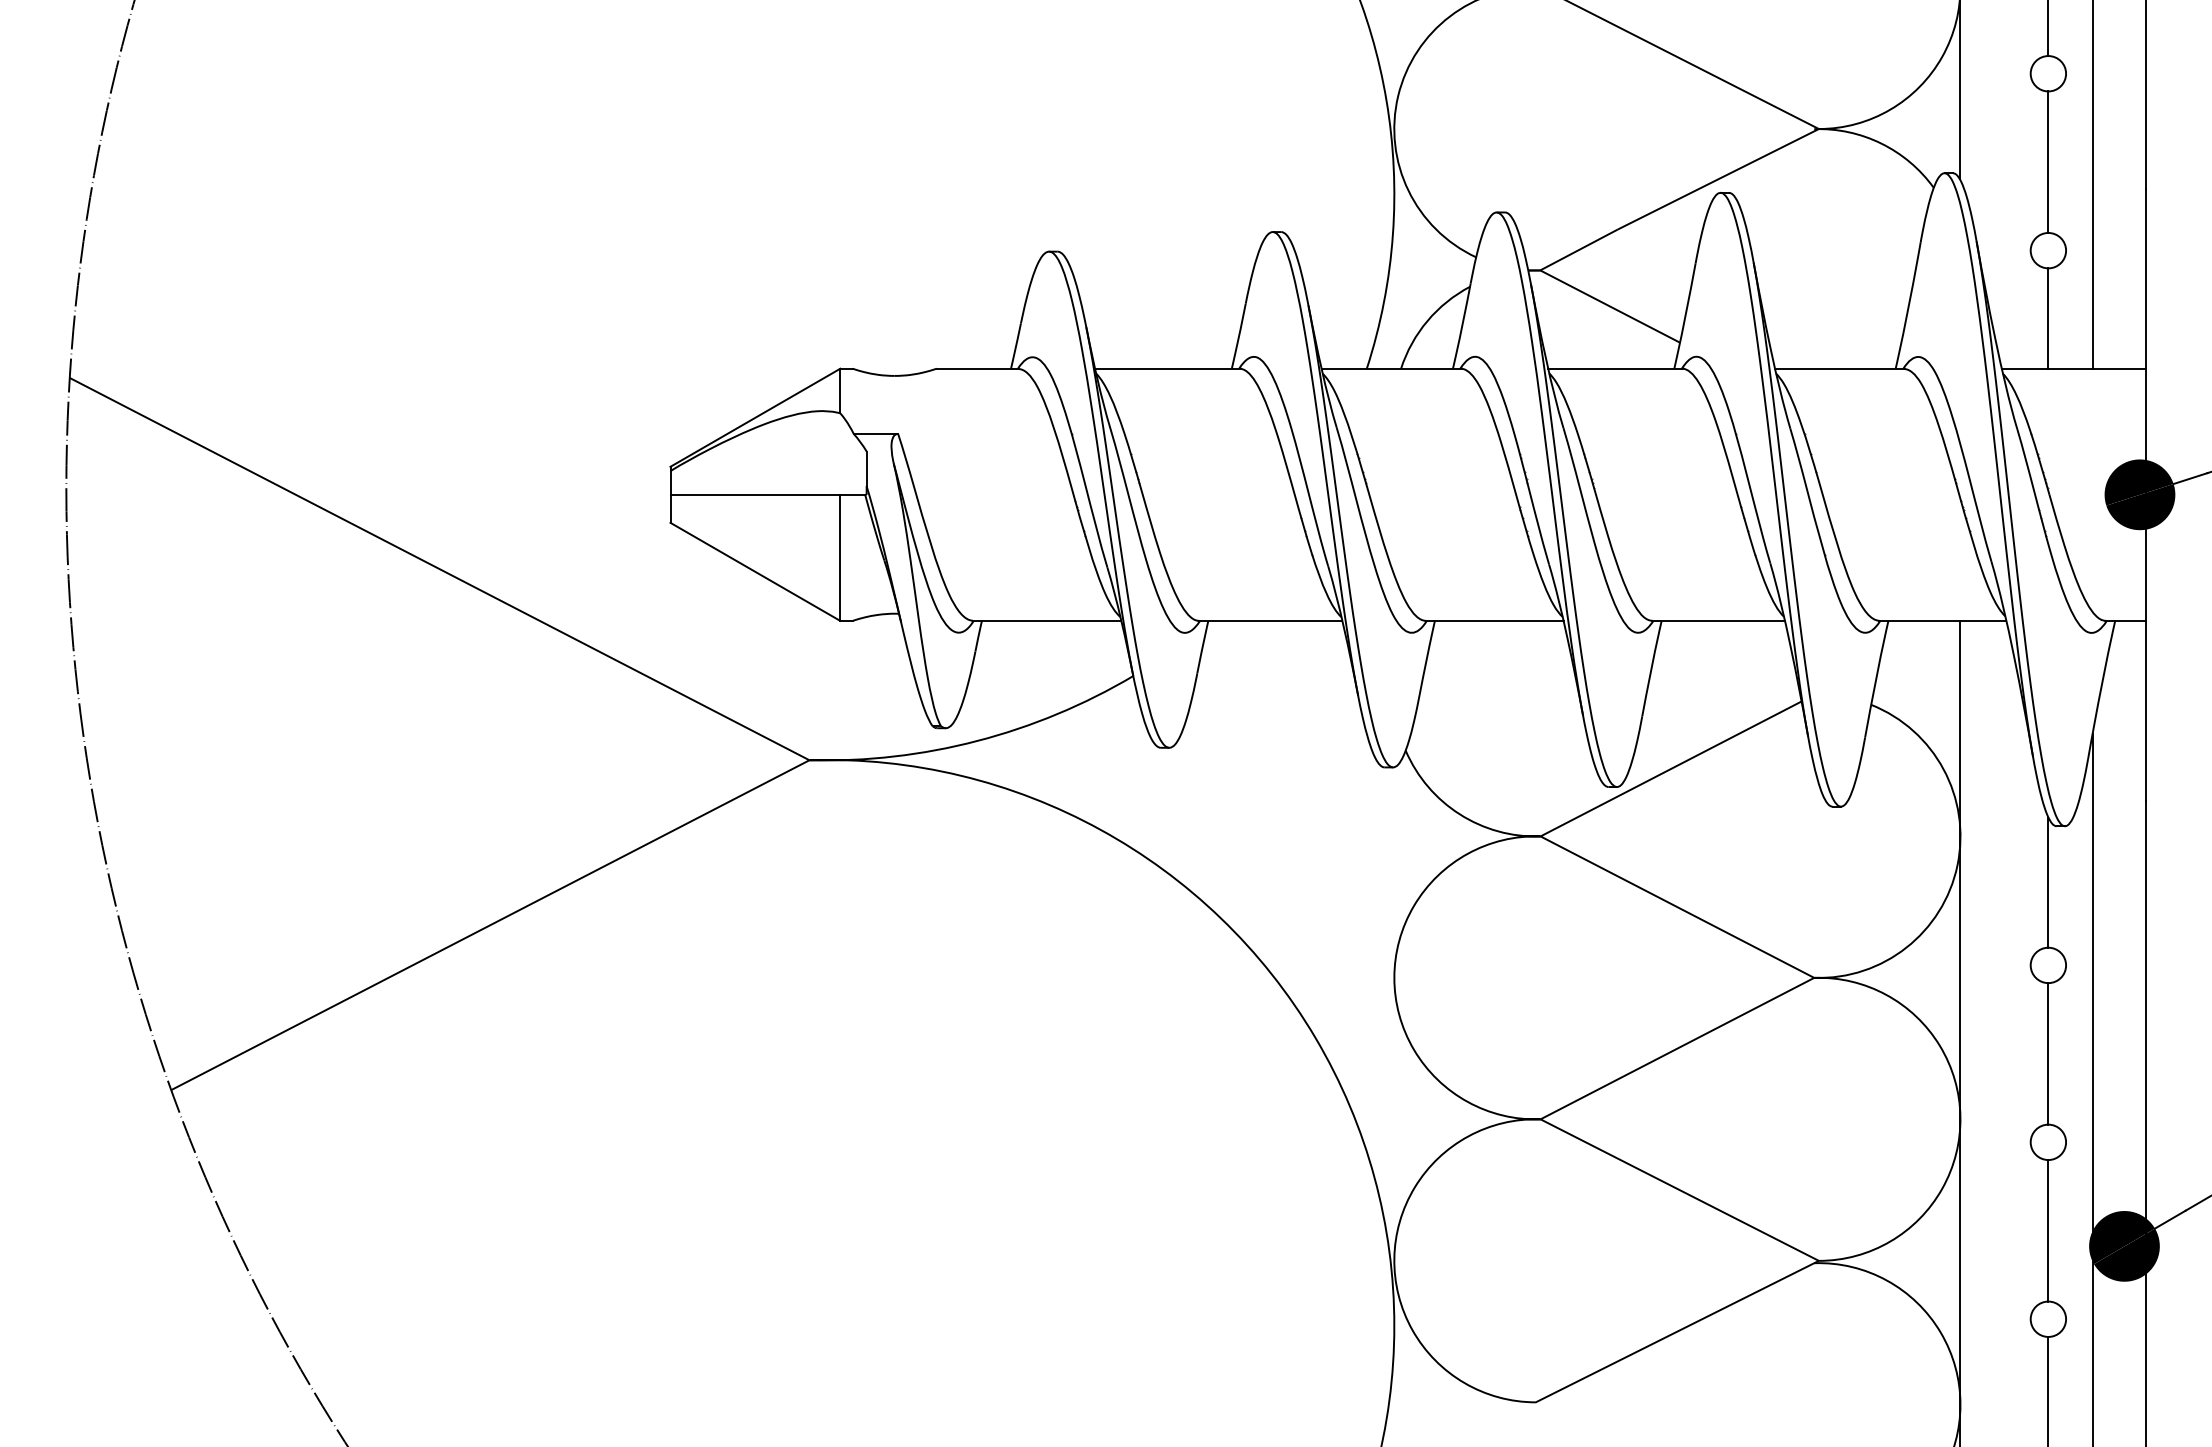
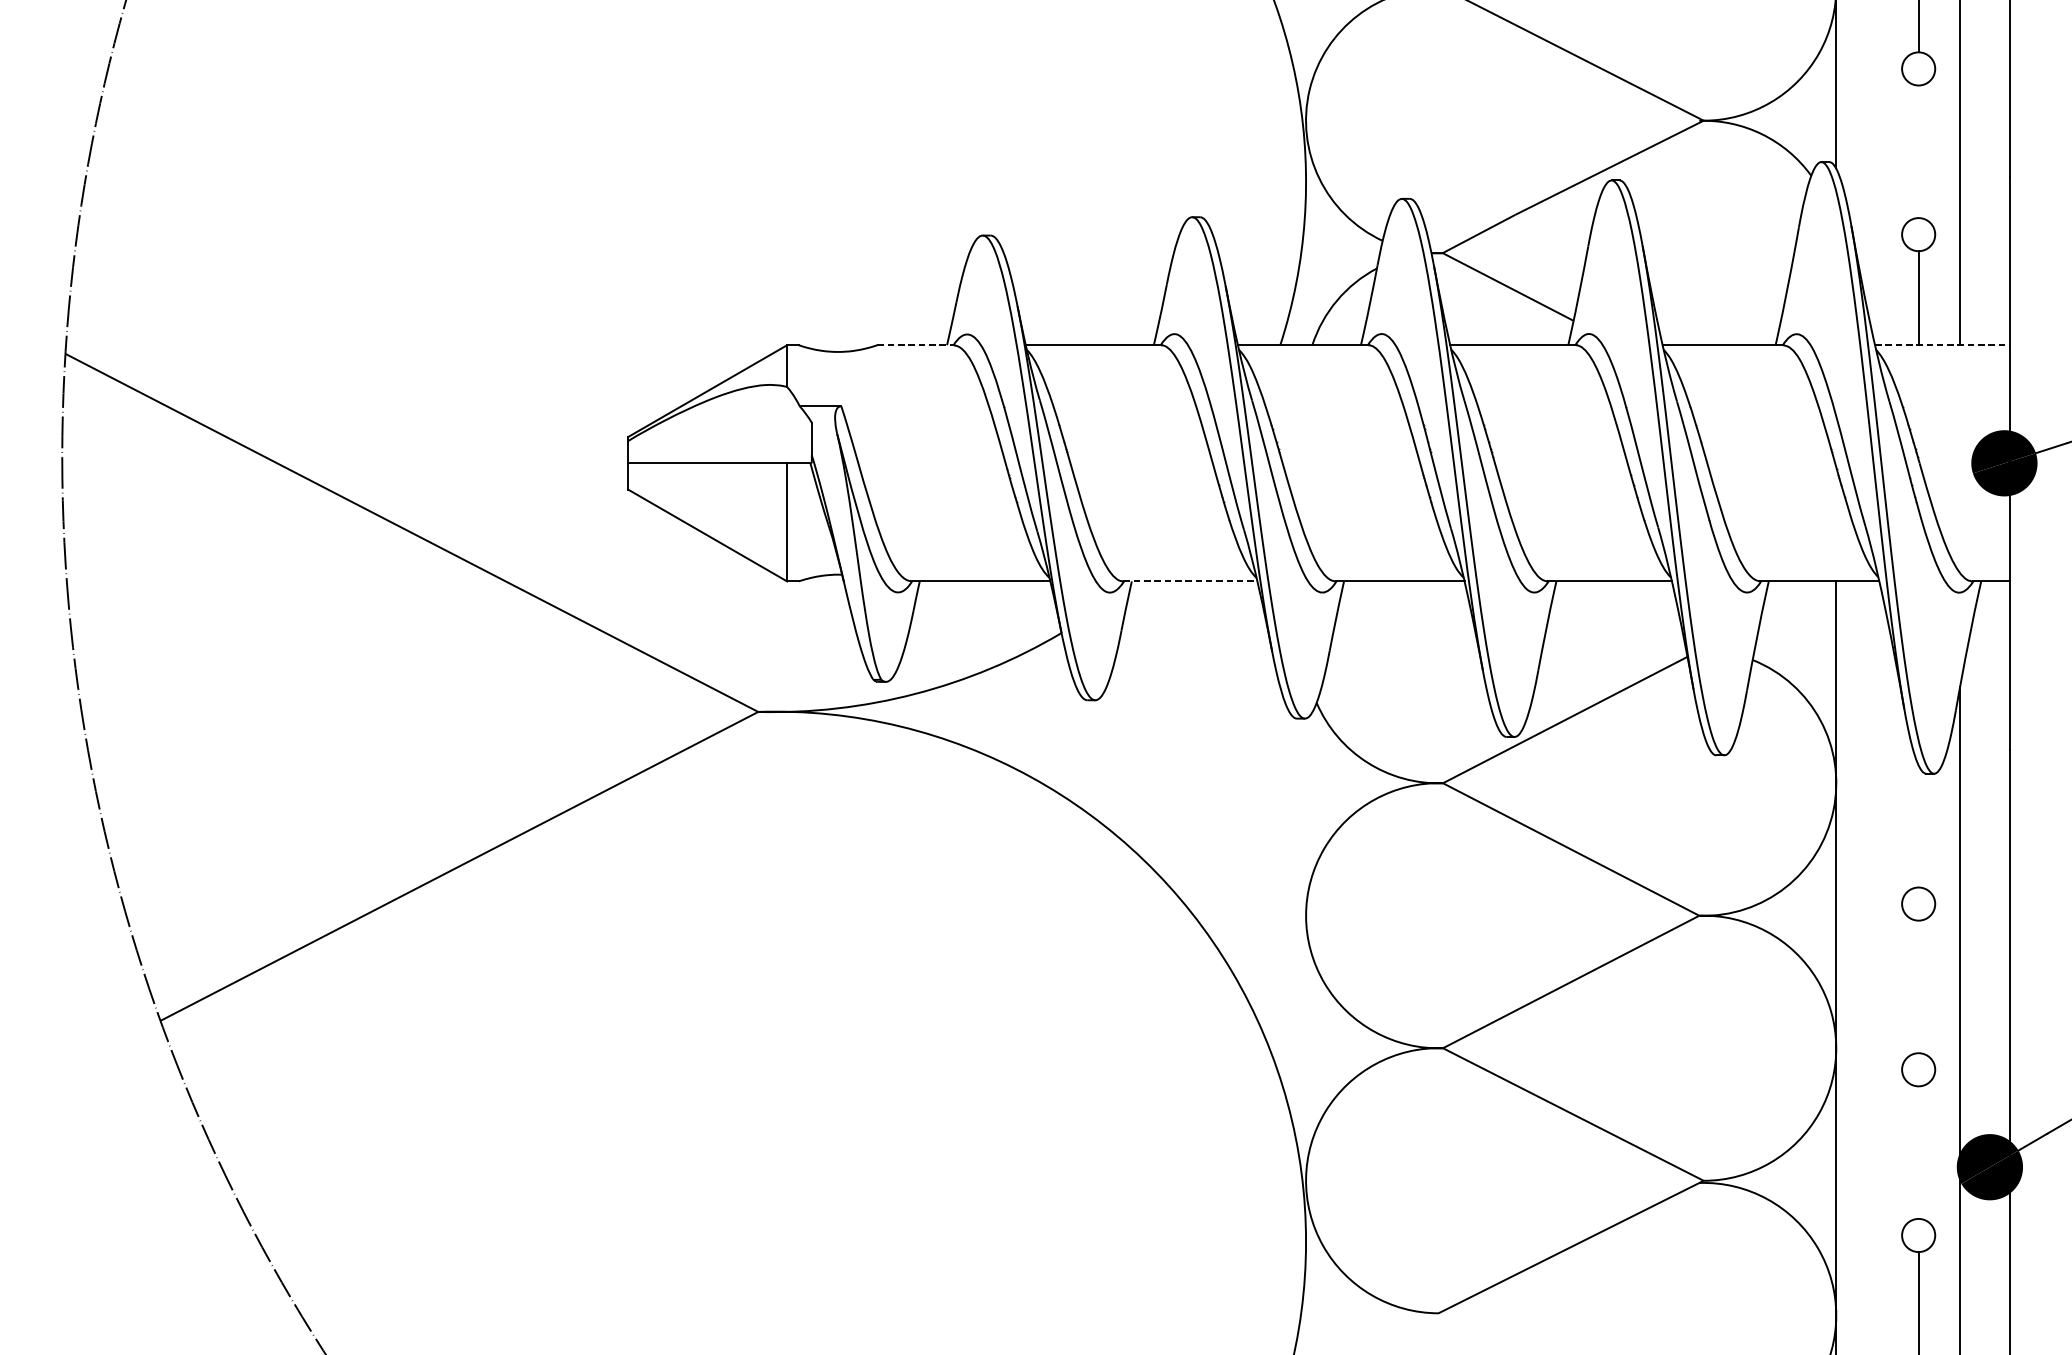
line: (2048, 161) -> (1918, 151), removed
line: (977, 368) -> (915, 345), solid -> dashed
line: (2073, 368) -> (1942, 345), solid -> dashed
line: (1270, 620) -> (1190, 581), solid -> dashed
line: (2048, 882) -> (1918, 826), removed
line: (2048, 1053) -> (1918, 986), removed
line: (2048, 1230) -> (1918, 1152), removed

